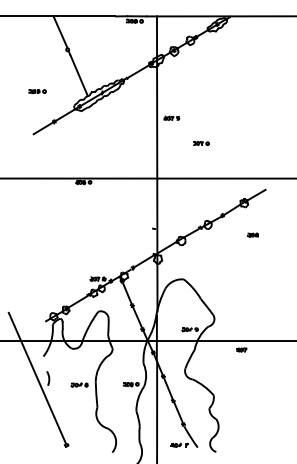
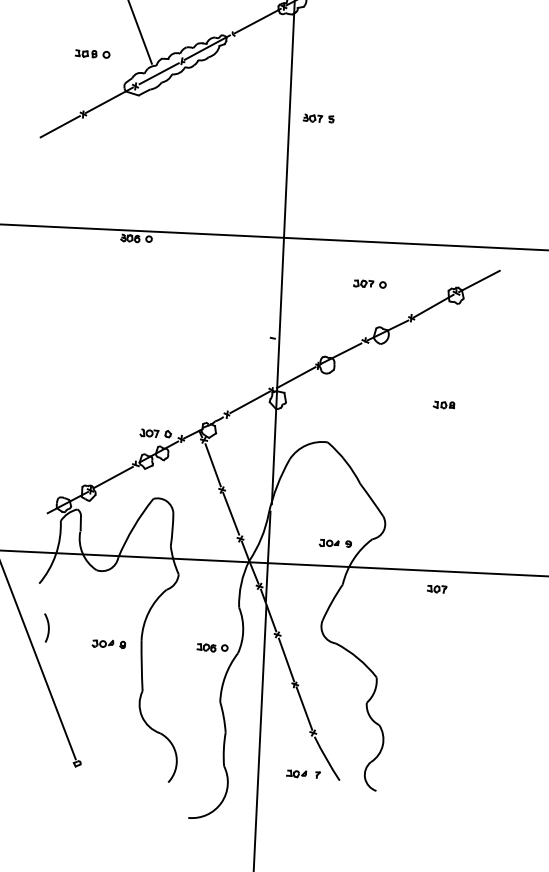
part: (37, 91) -> (92, 54), moved
part: (201, 143) -> (370, 283), moved
part: (252, 234) -> (443, 403), moved

